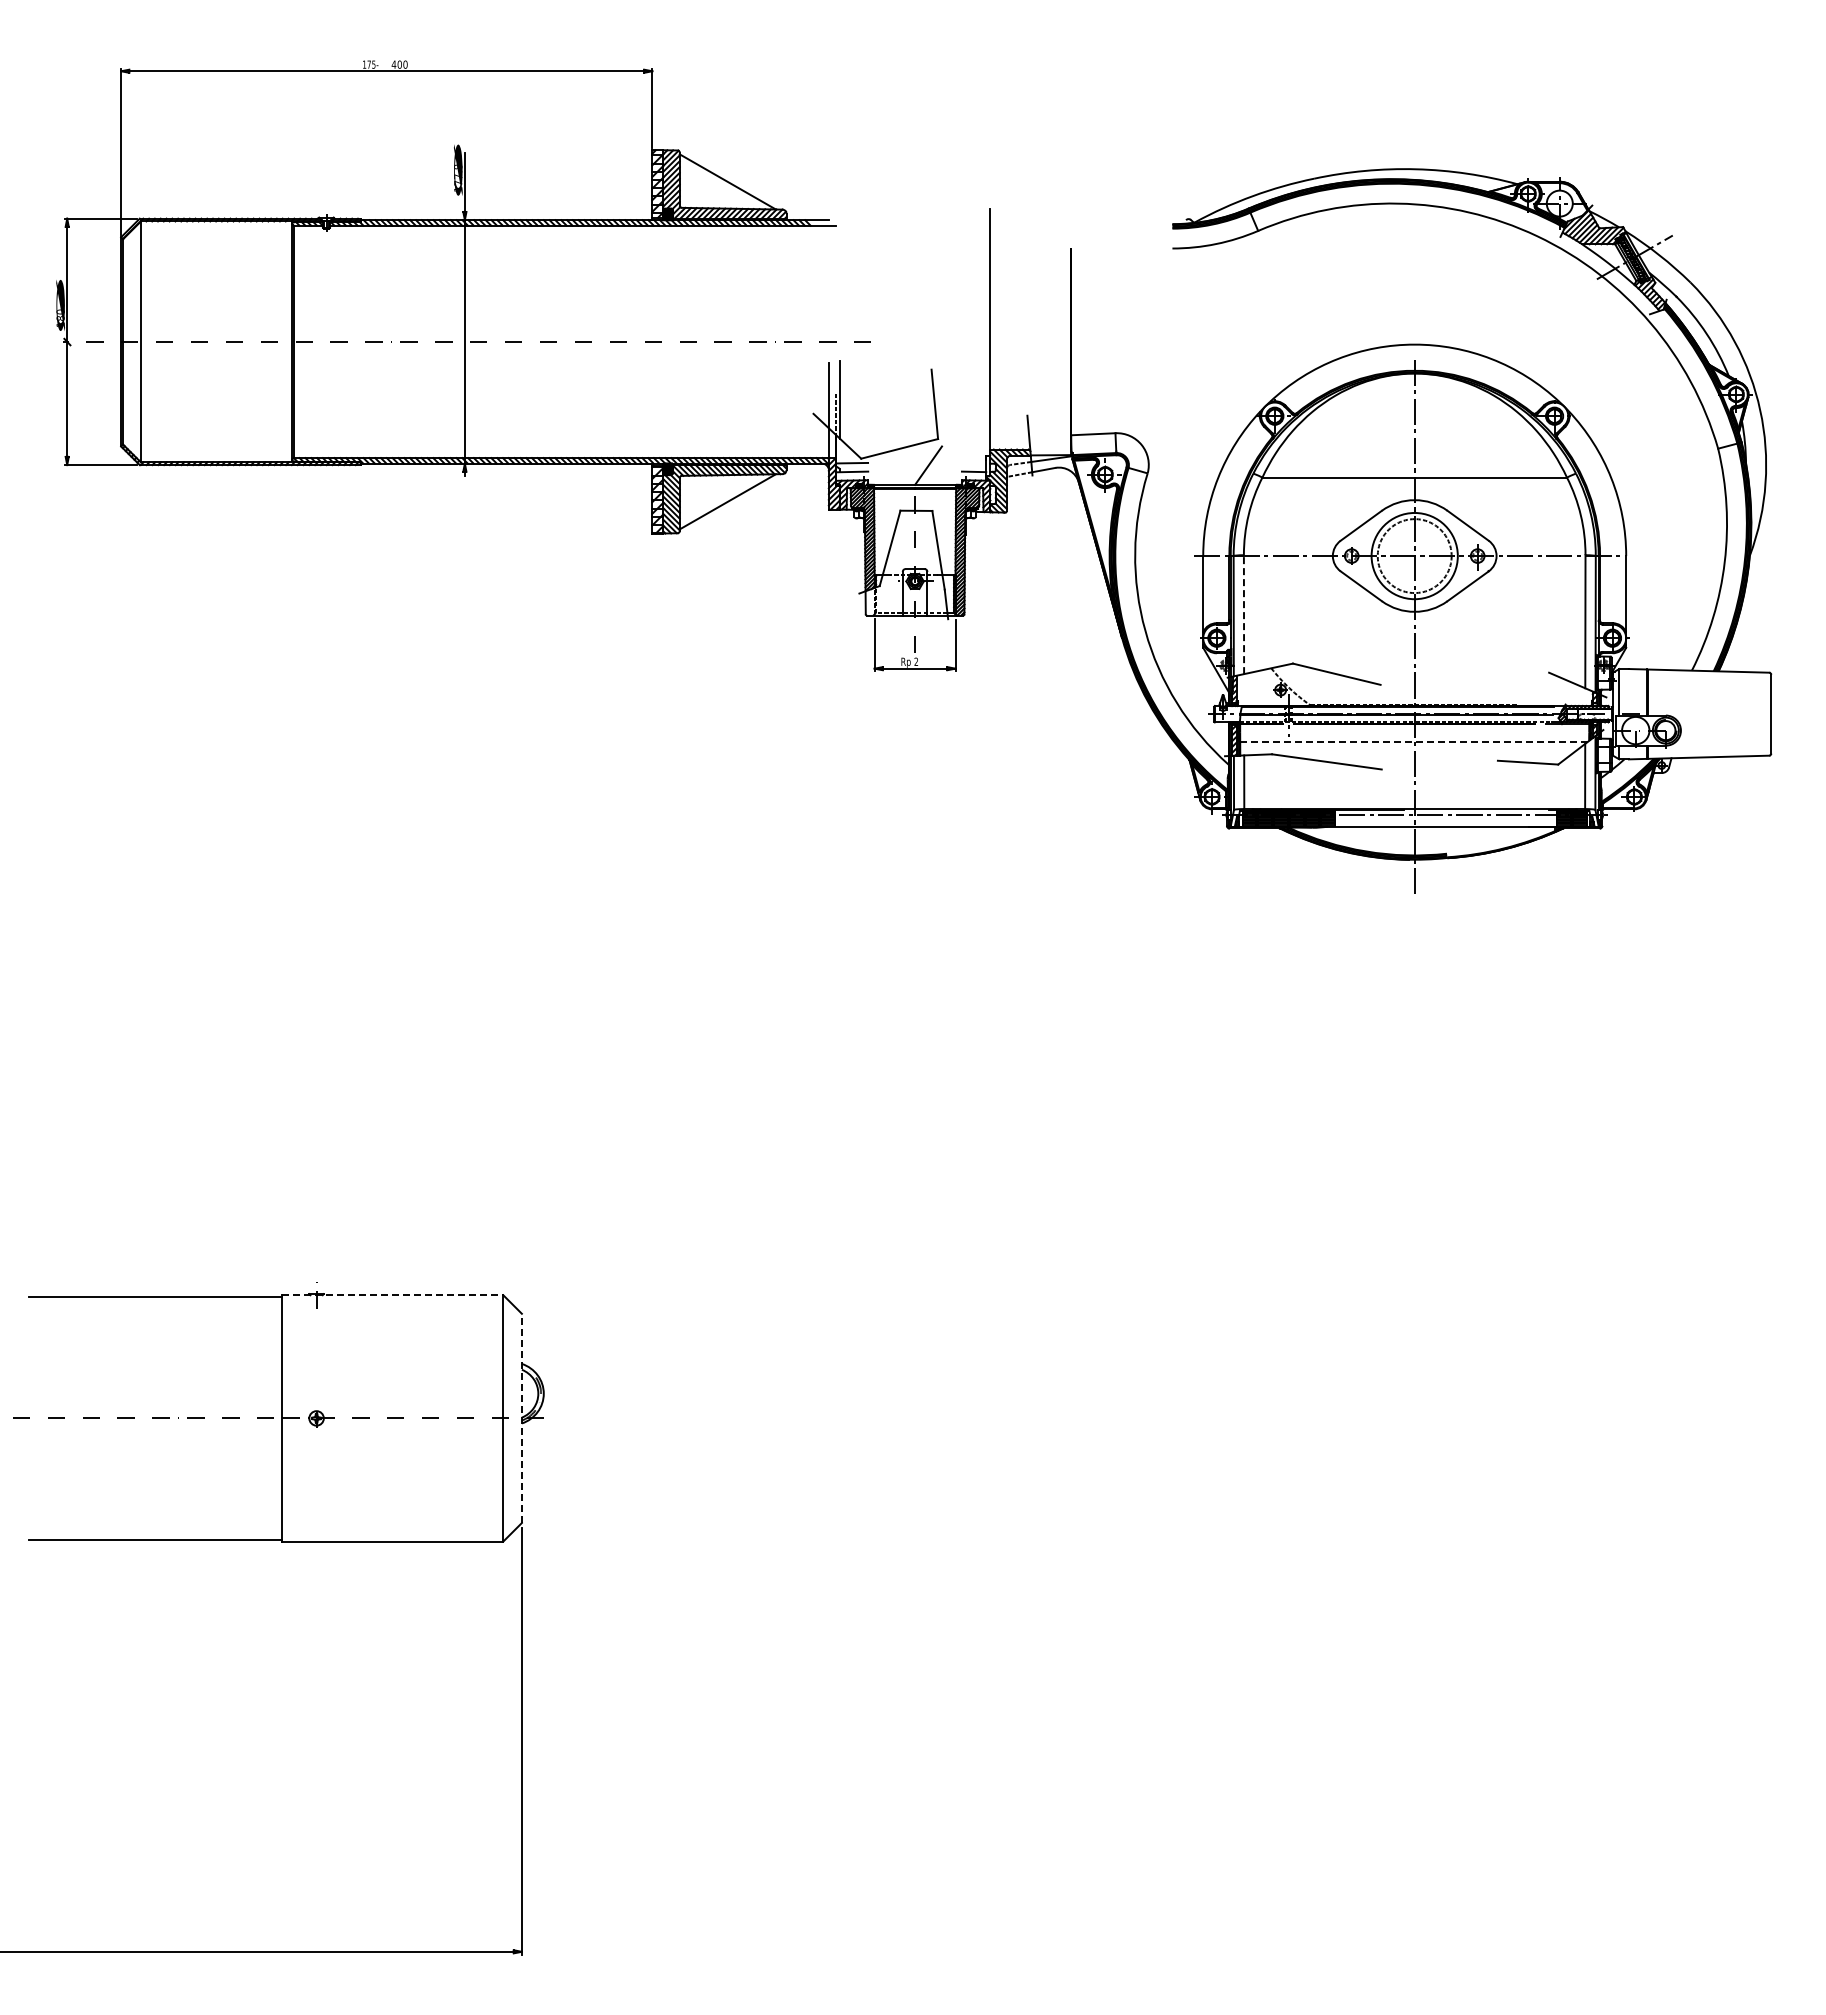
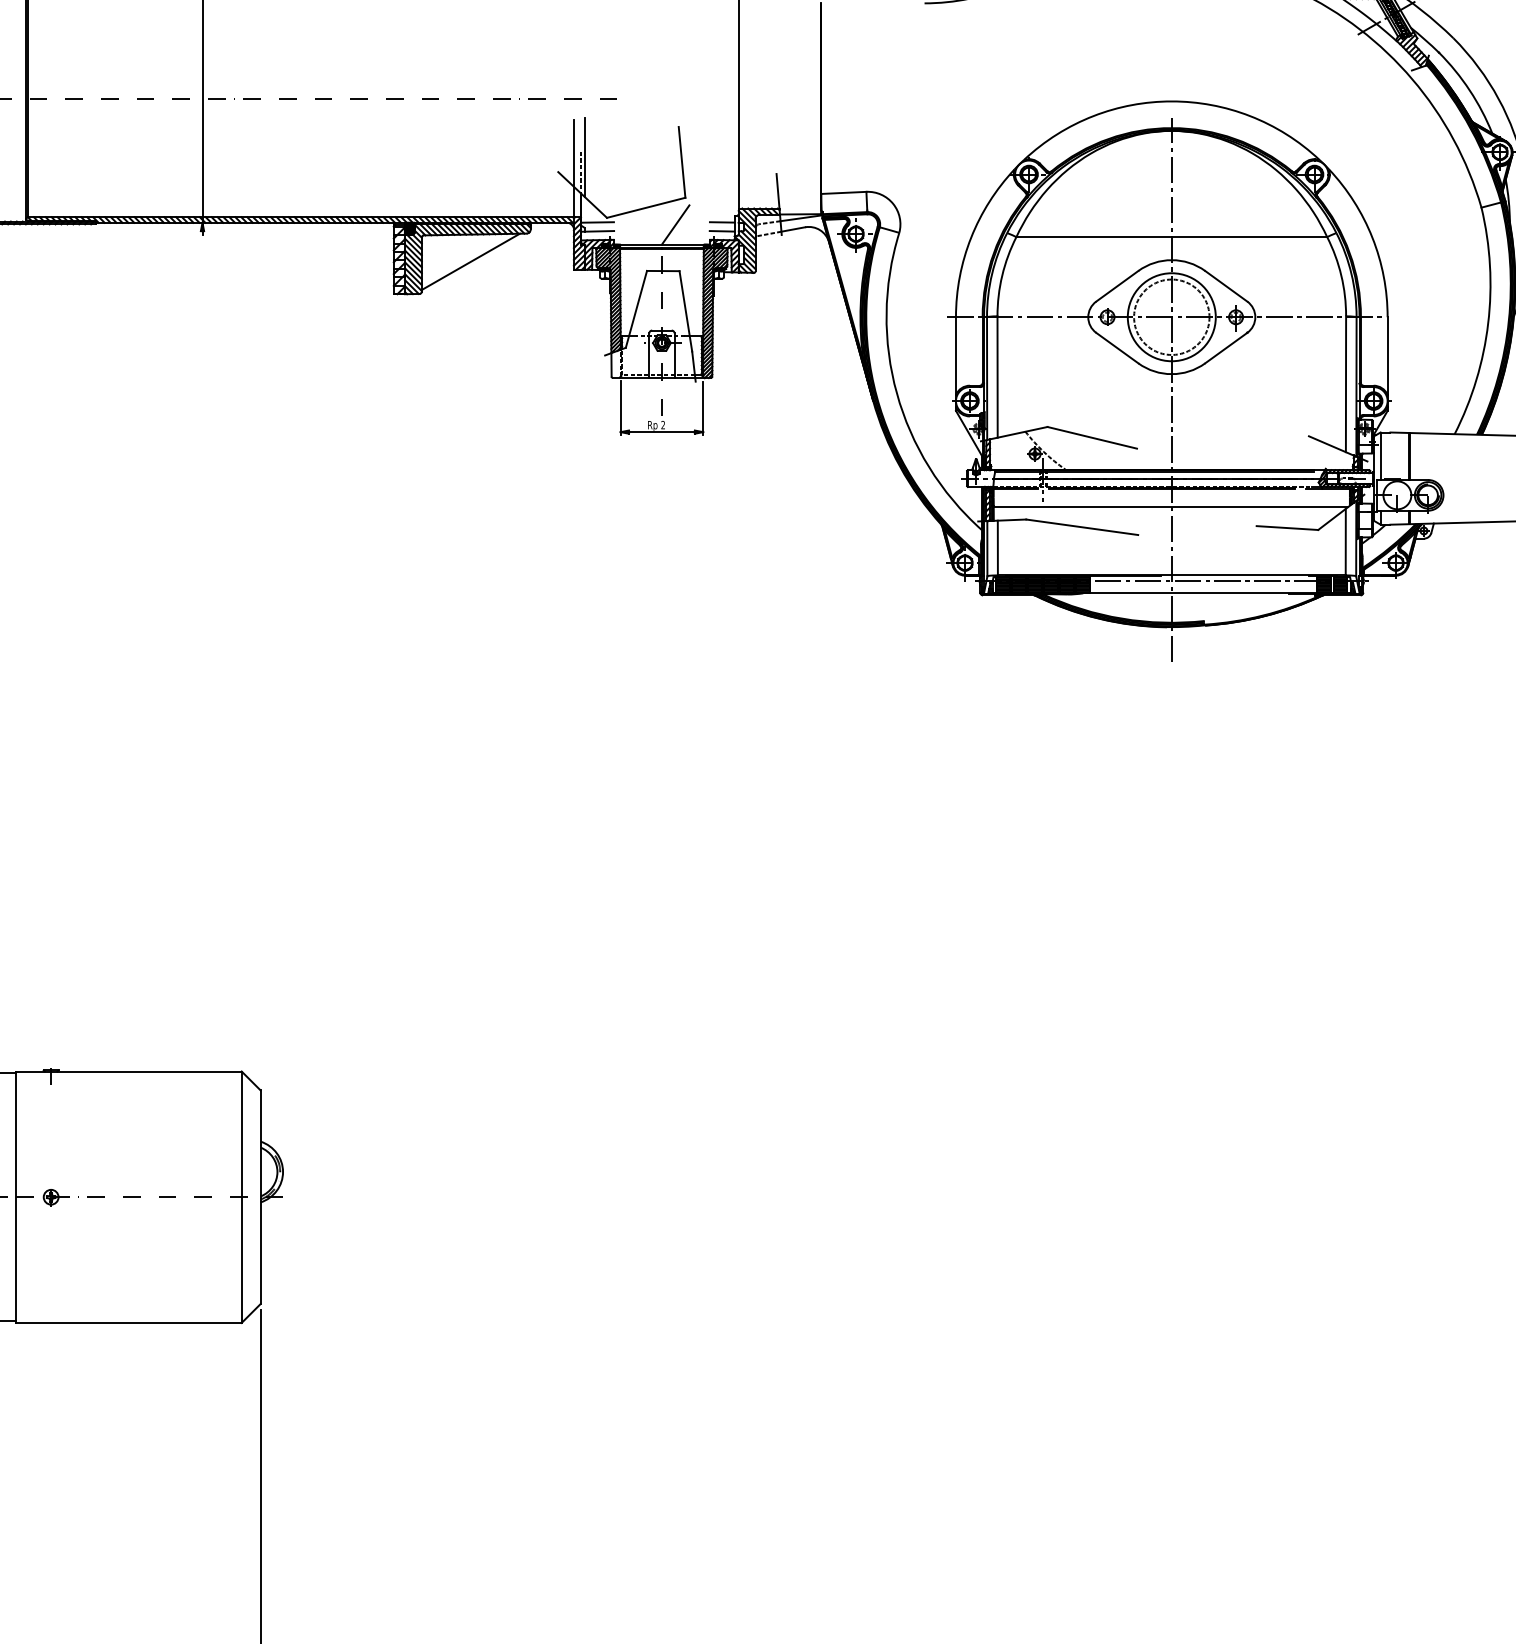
line: (974, 462) -> (722, 221), added
line: (1244, 614) -> (998, 376), dashed -> solid
line: (1413, 742) -> (1170, 507), dashed -> solid
line: (393, 1295) -> (129, 1071), dashed -> solid
line: (521, 1418) -> (260, 1197), dashed -> solid

